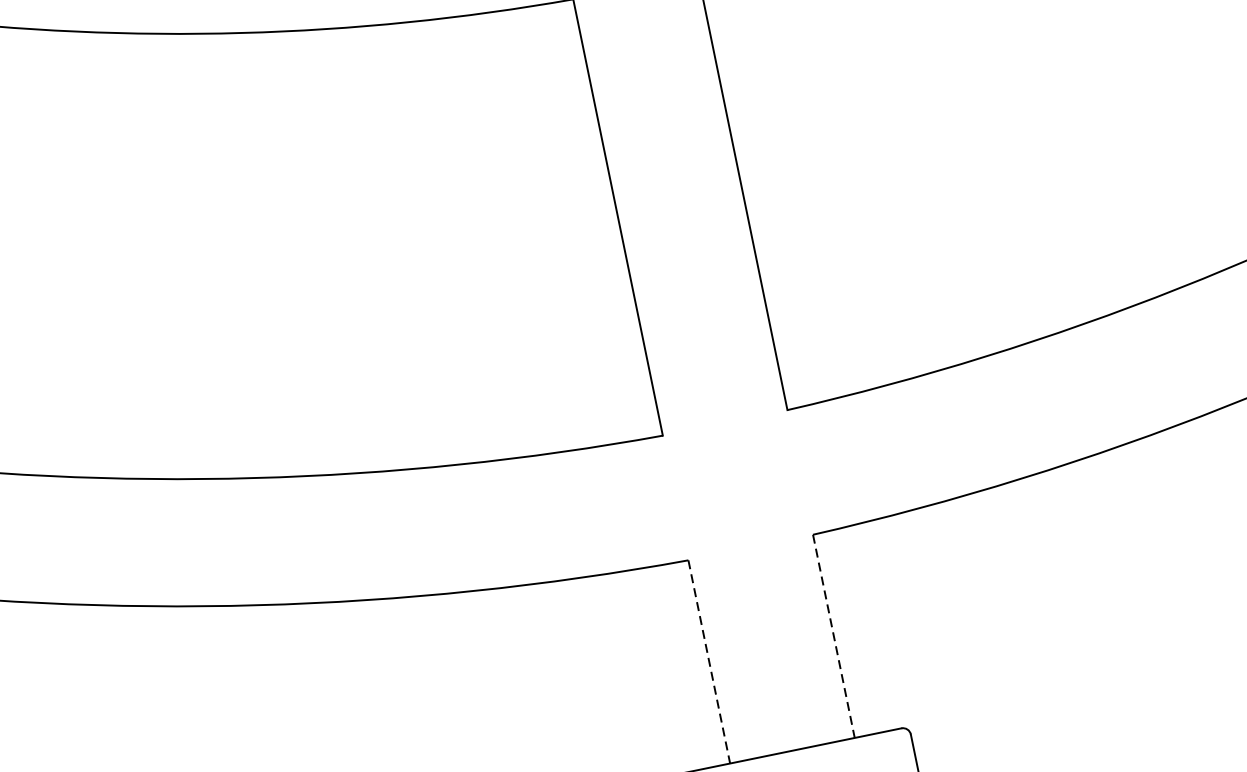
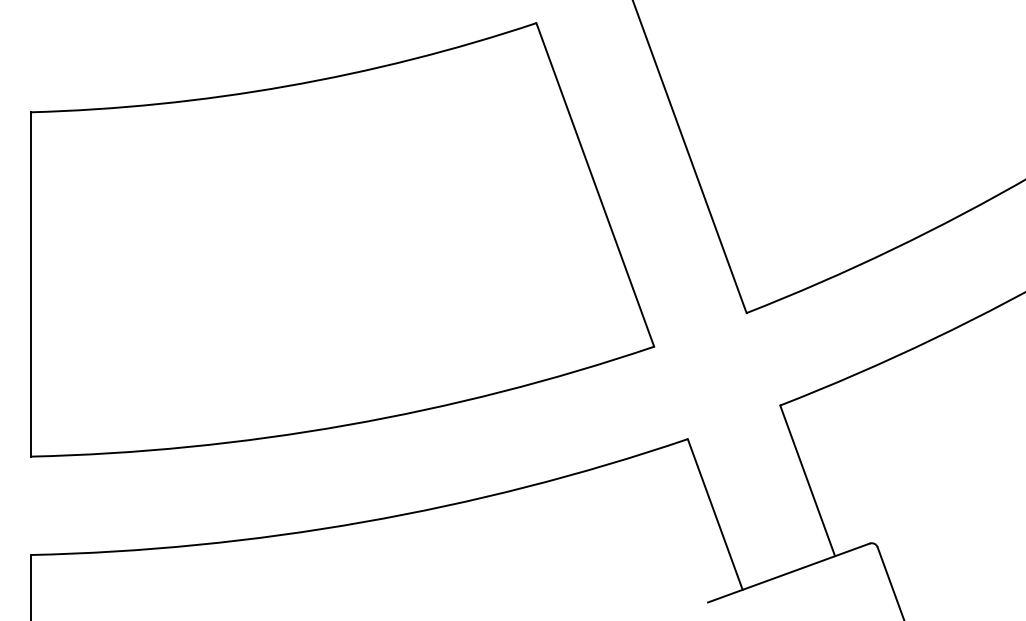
line: (833, 637) -> (807, 481), dashed -> solid
line: (709, 661) -> (715, 514), dashed -> solid

